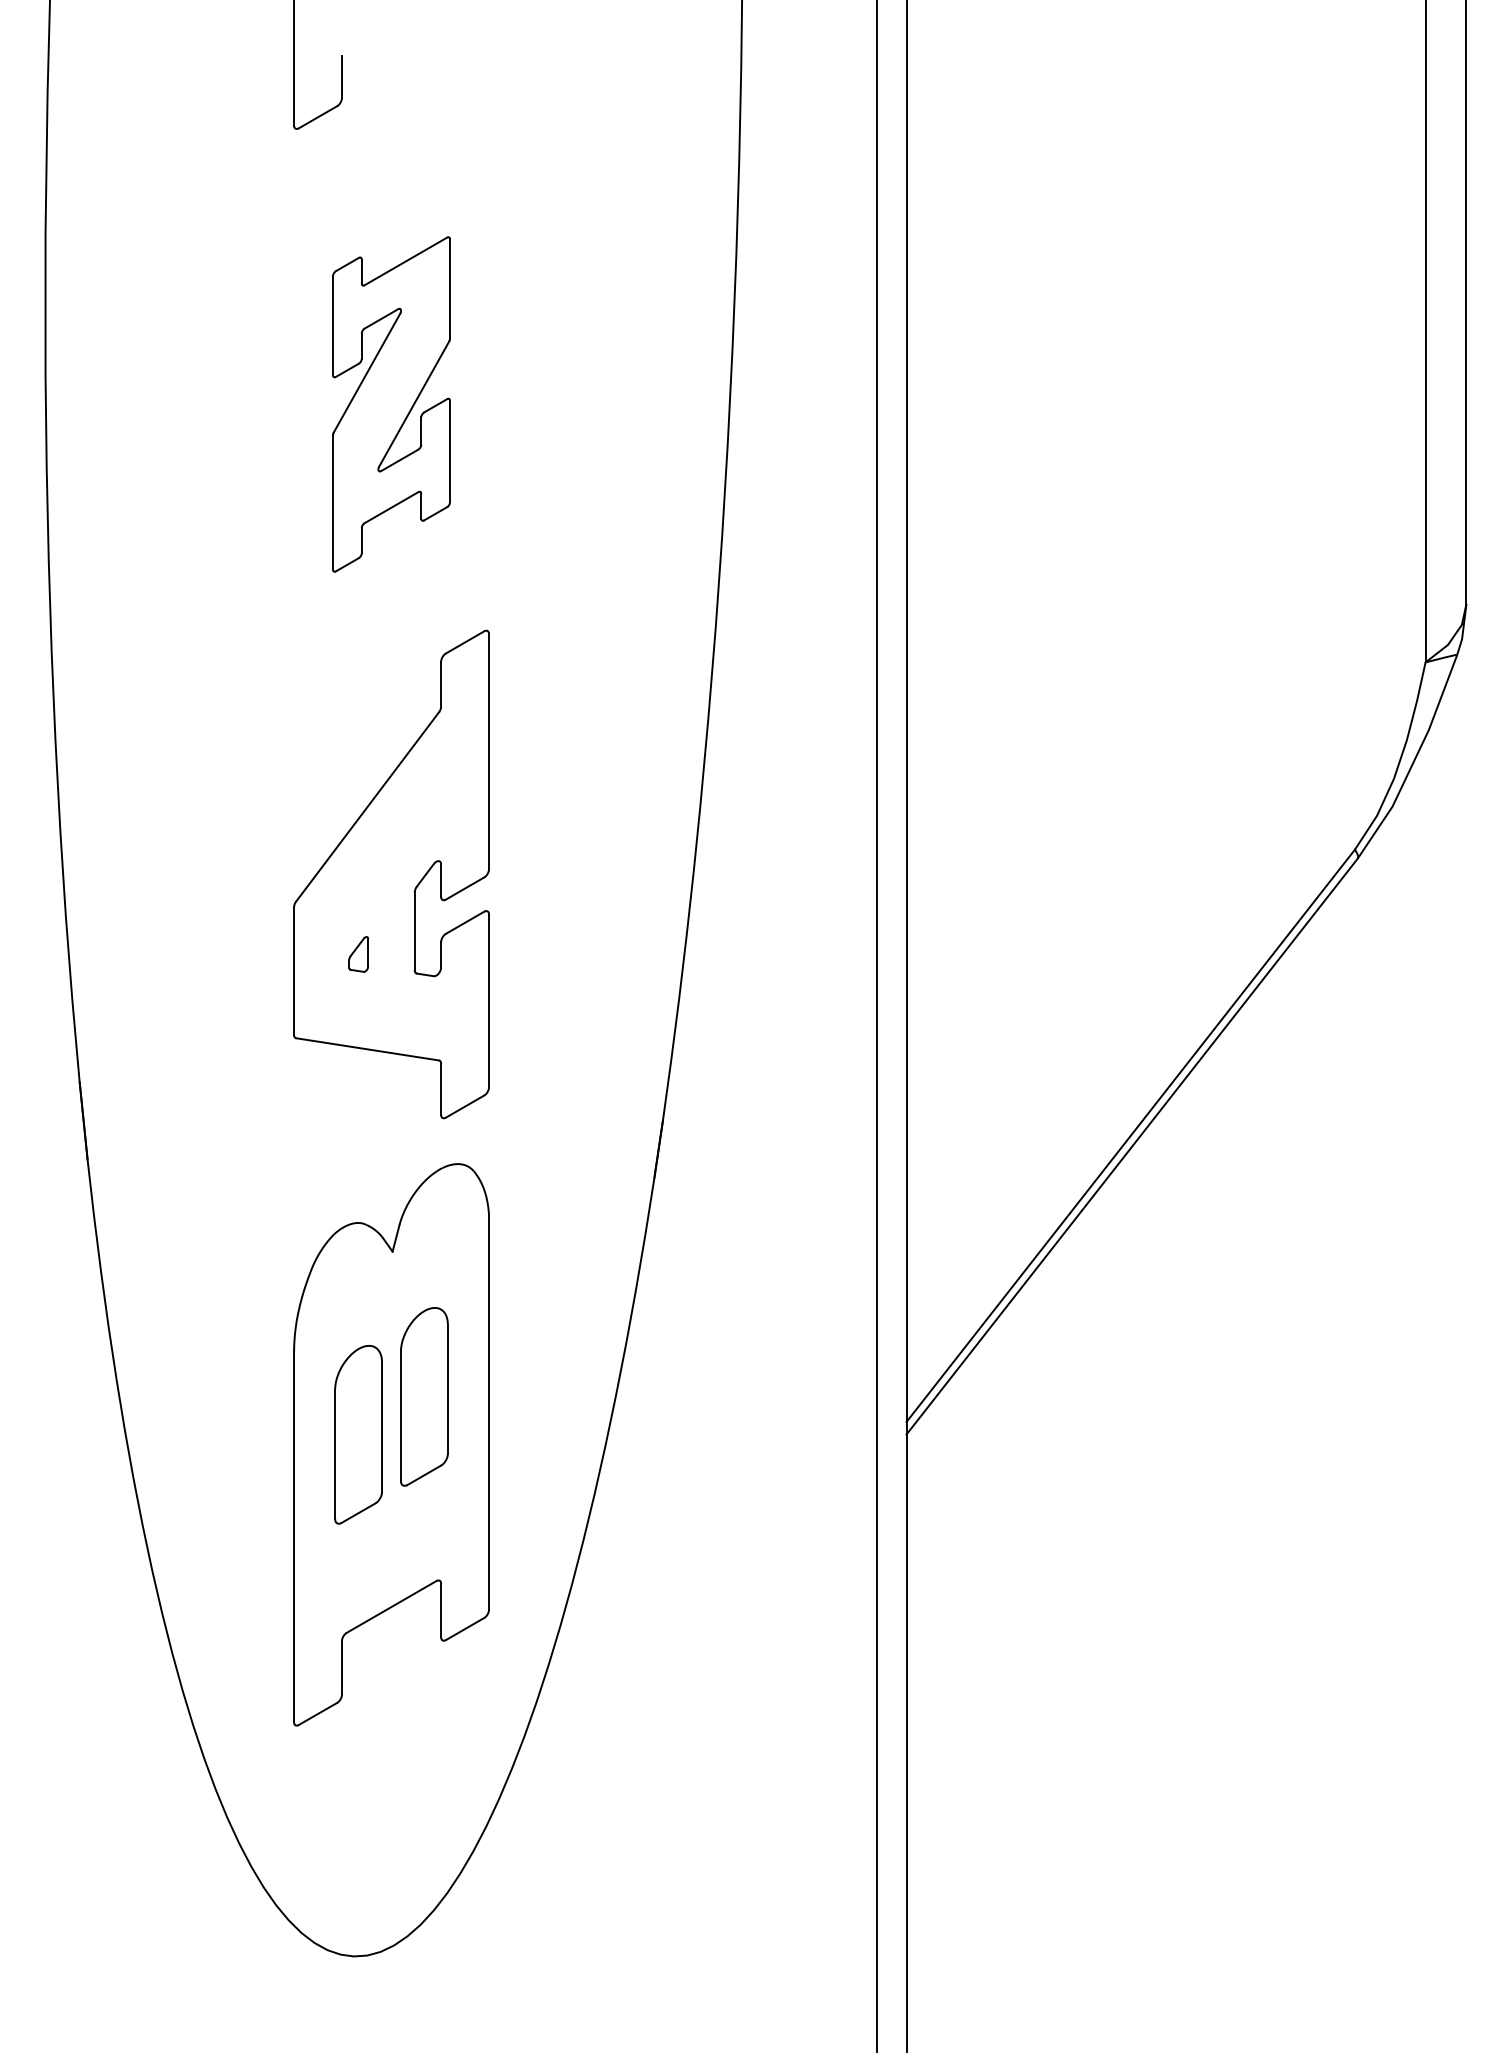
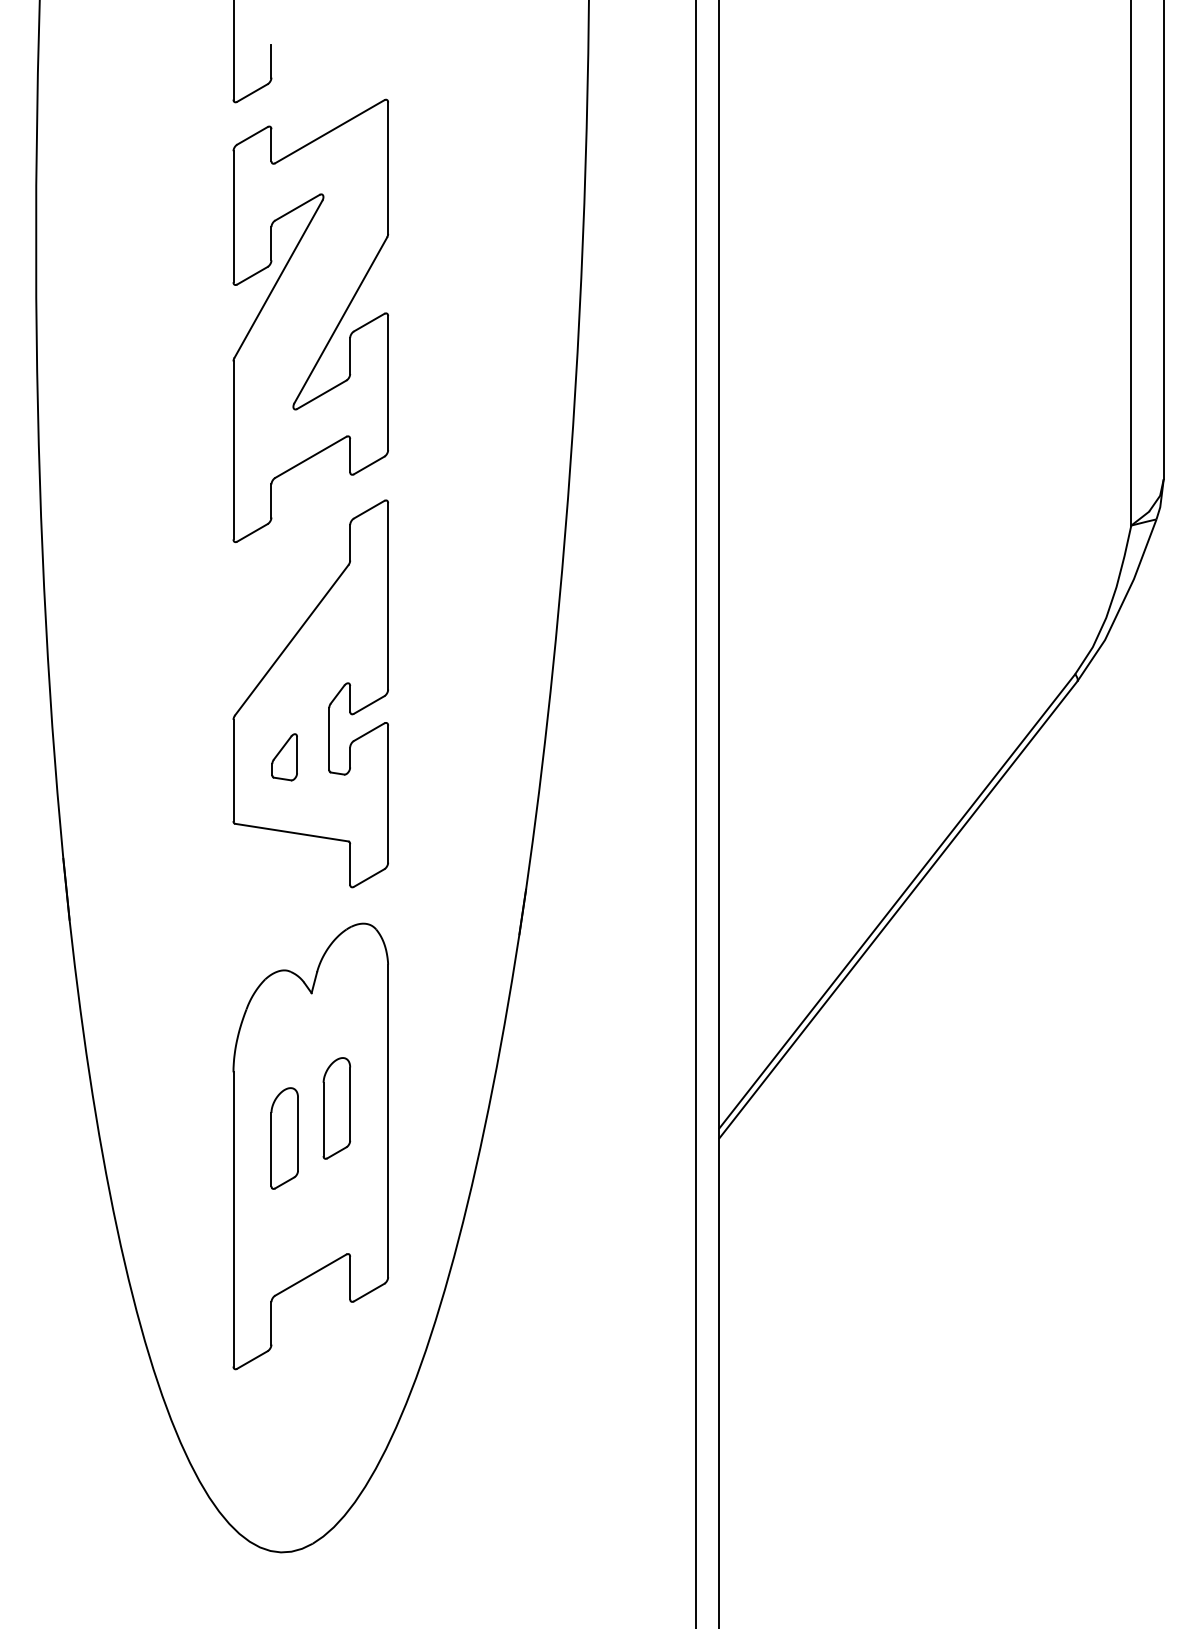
part: (391, 404) -> (310, 320), size x1.67
part: (358, 954) -> (284, 757), size x1.67
part: (424, 1396) -> (336, 1108), size x0.71
part: (358, 1434) -> (284, 1138), size x0.71

